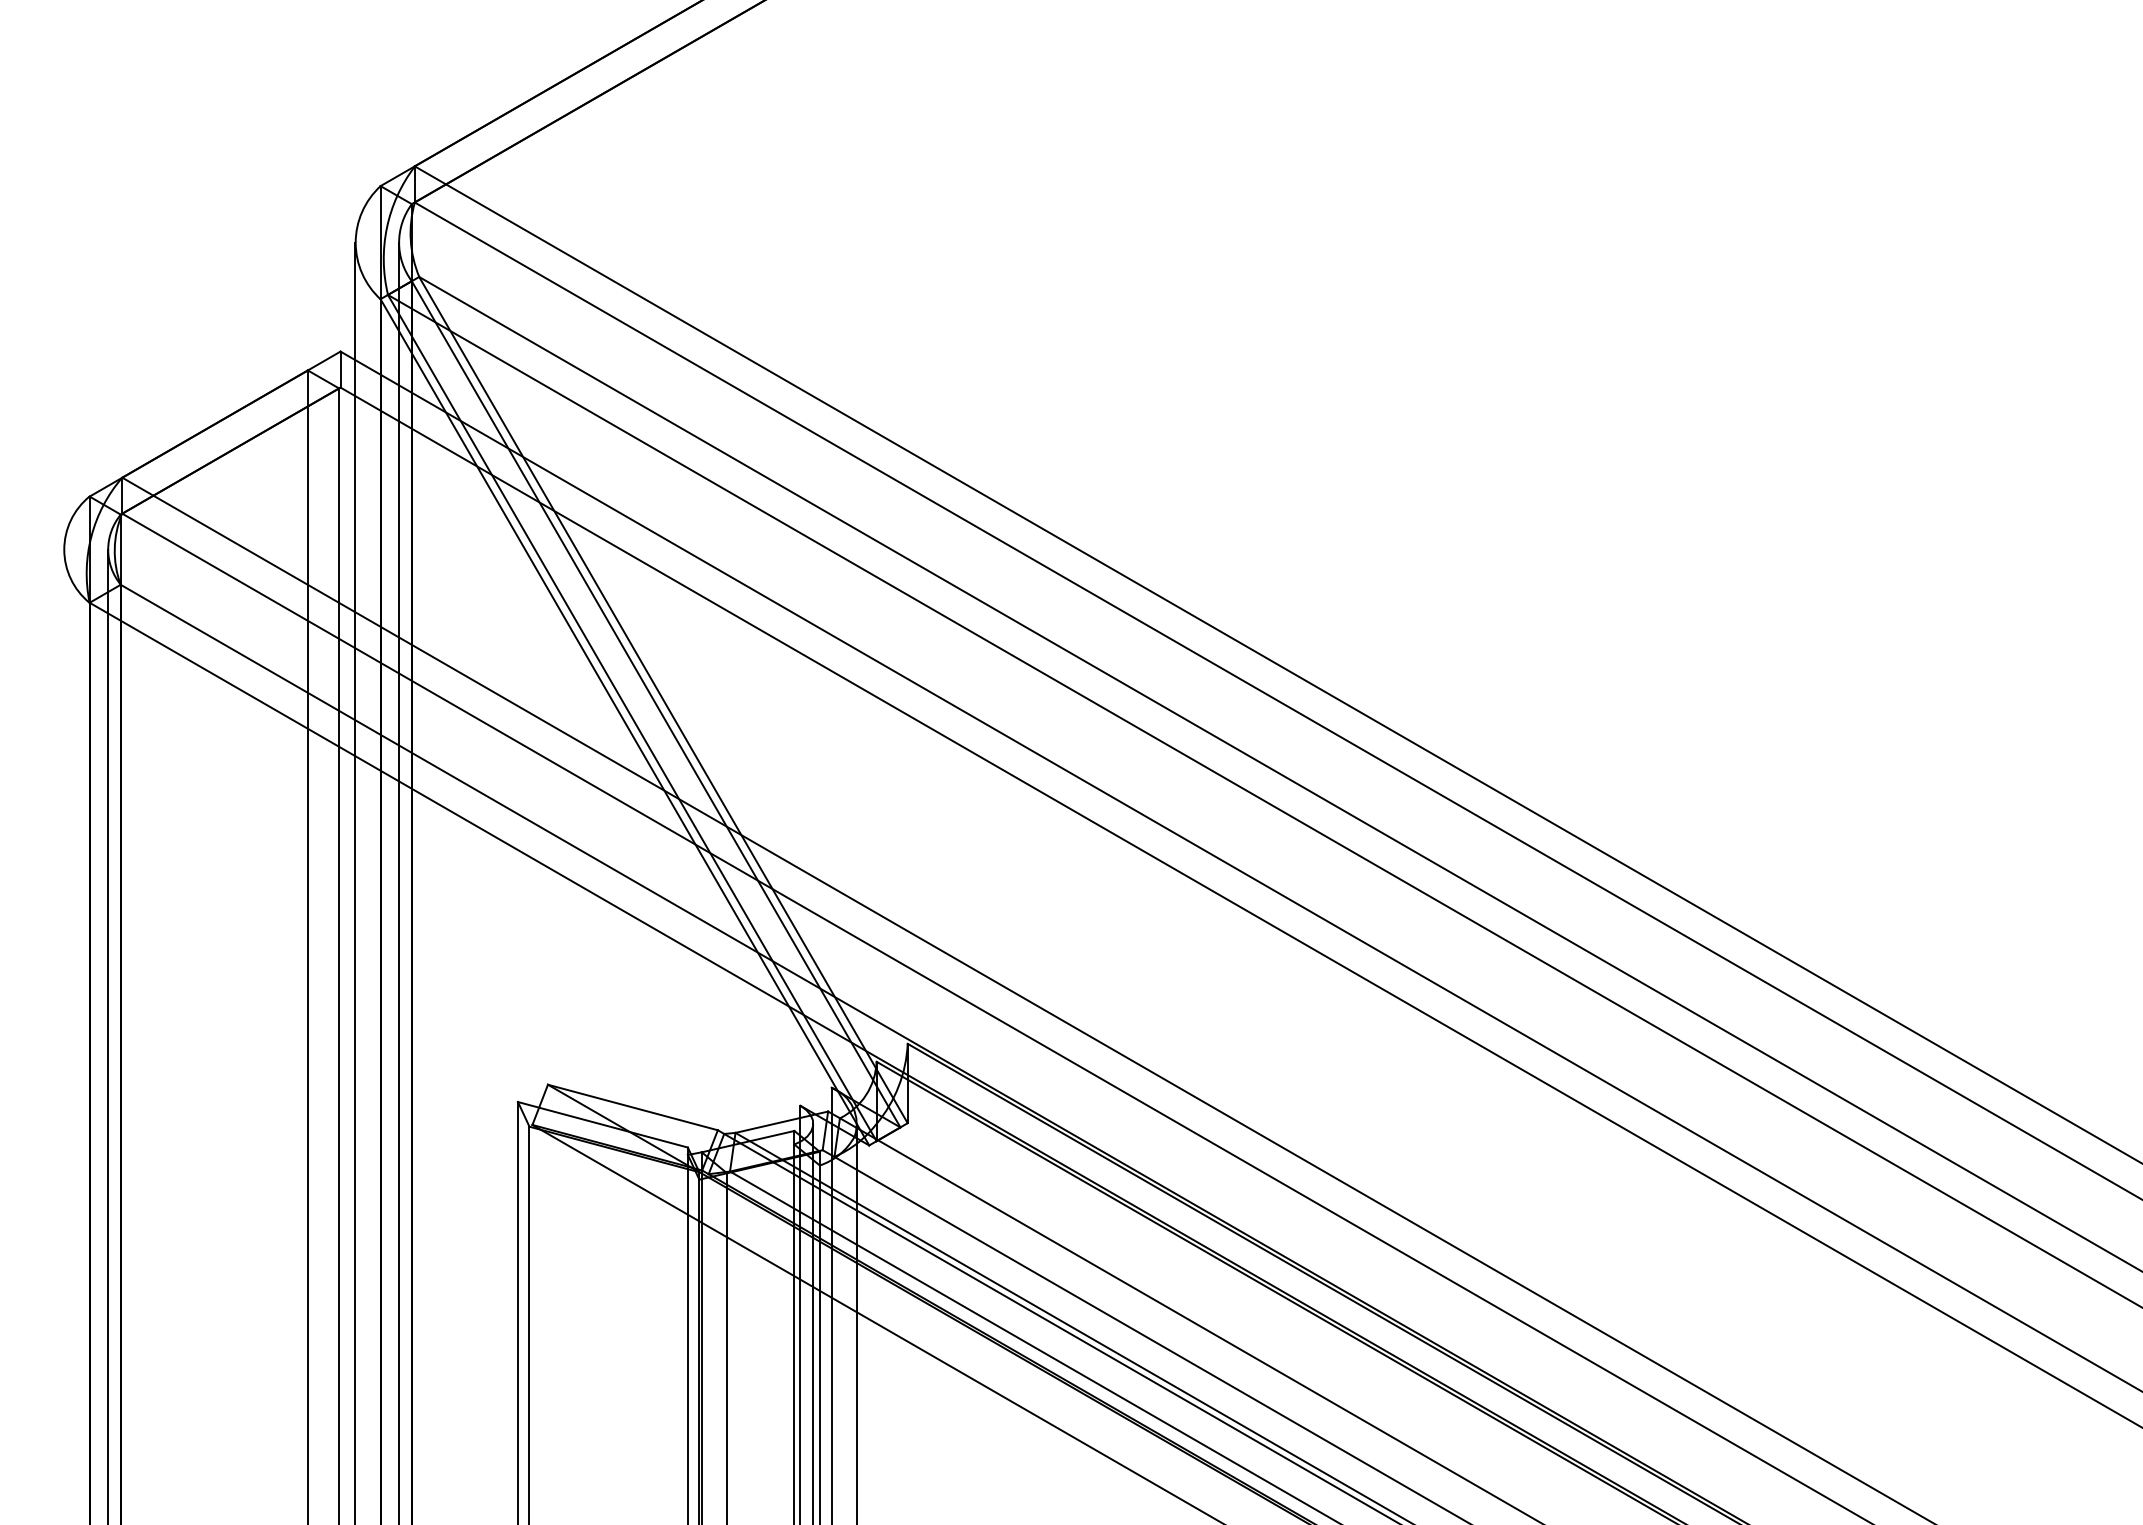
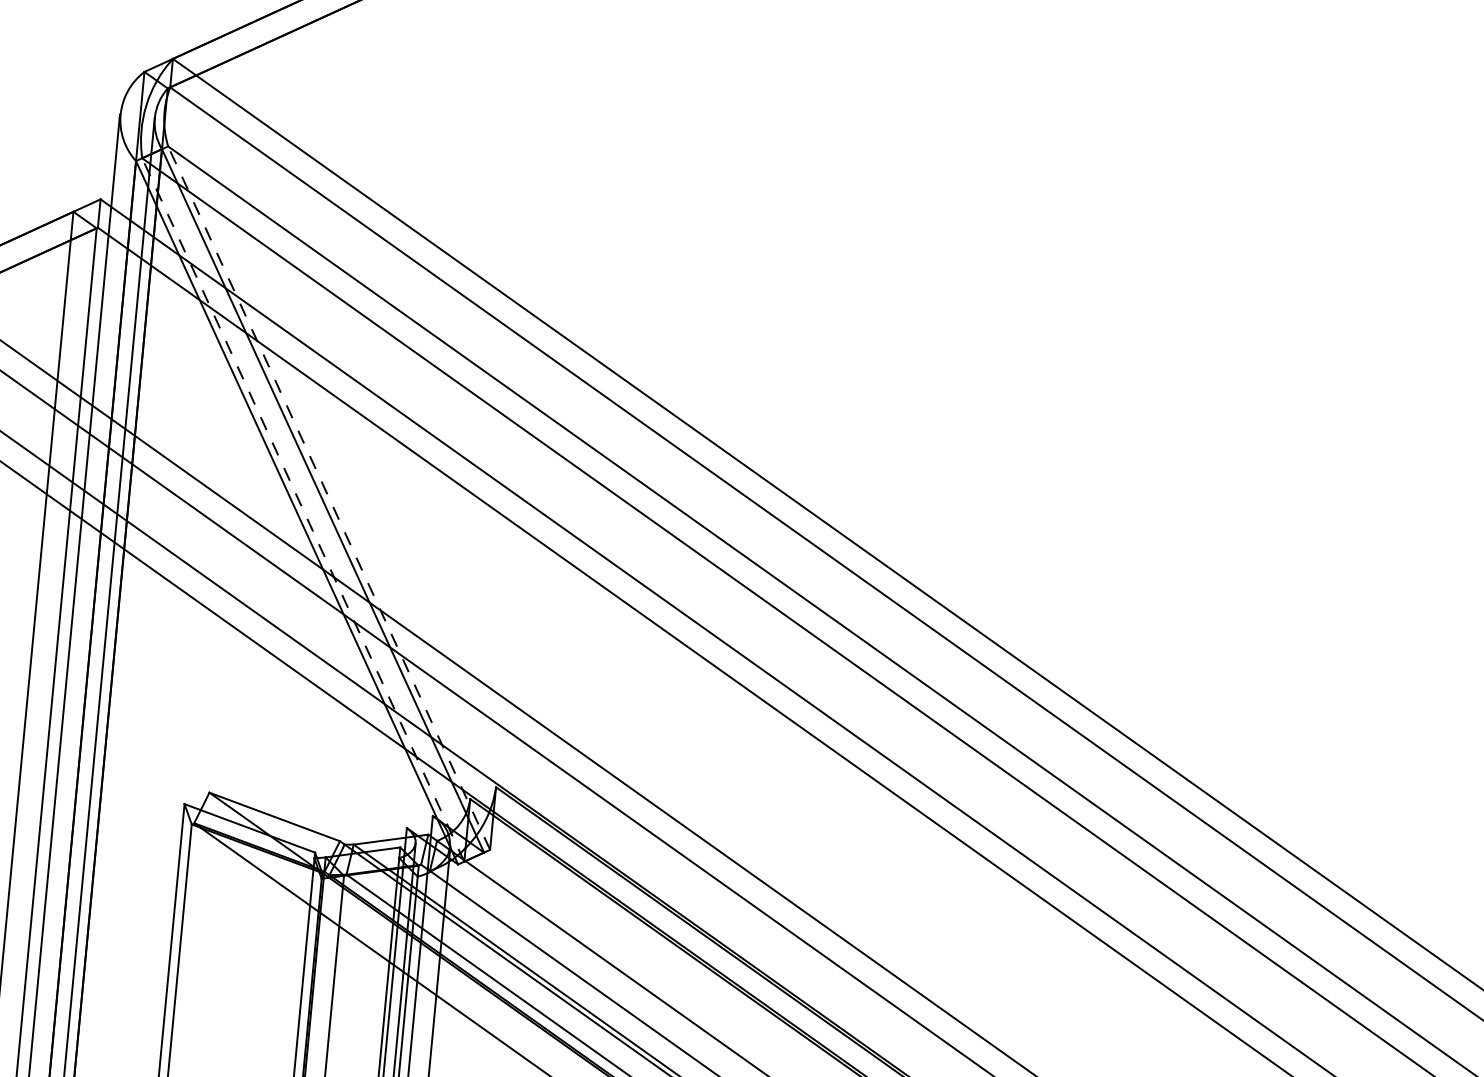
line: (663, 700) -> (329, 498), solid -> dashed
line: (632, 718) -> (303, 510), solid -> dashed

